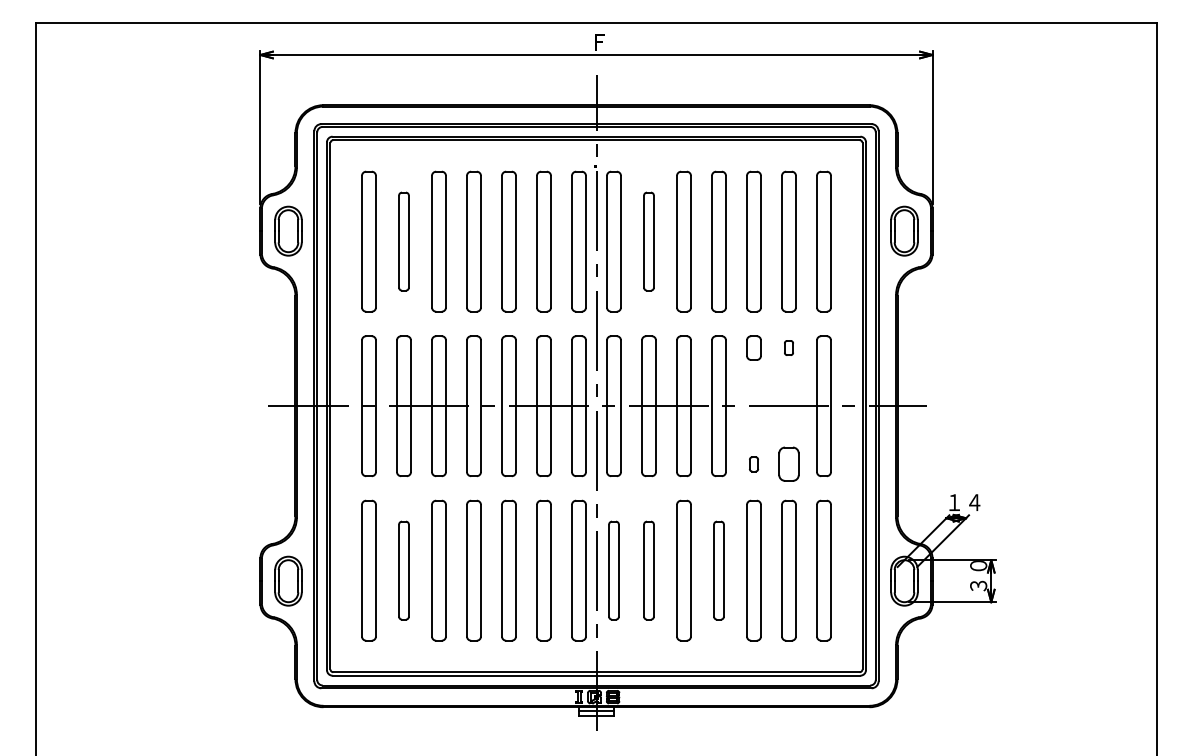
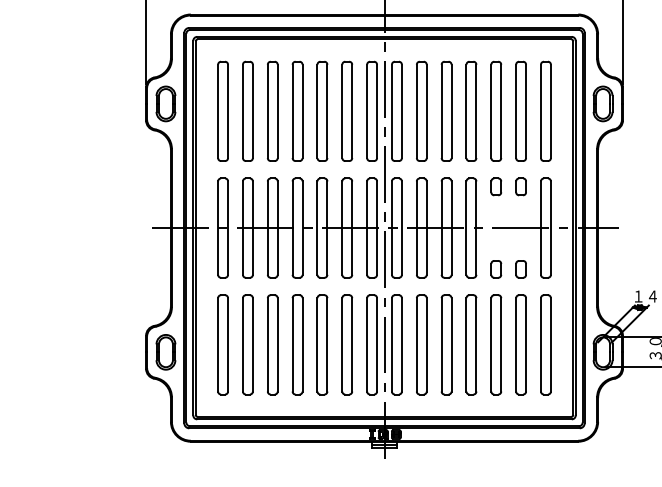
part: (403, 241) -> (247, 111), size x1.43
part: (648, 241) -> (421, 111), size x1.43
part: (788, 347) -> (520, 186), size x1.67
part: (753, 464) -> (495, 269), size x1.67
part: (788, 464) -> (520, 269), size x0.71
part: (403, 570) -> (247, 344), size x1.43
part: (613, 570) -> (396, 344), size x1.43
part: (648, 570) -> (421, 344), size x1.43
part: (718, 570) -> (471, 344), size x1.43

